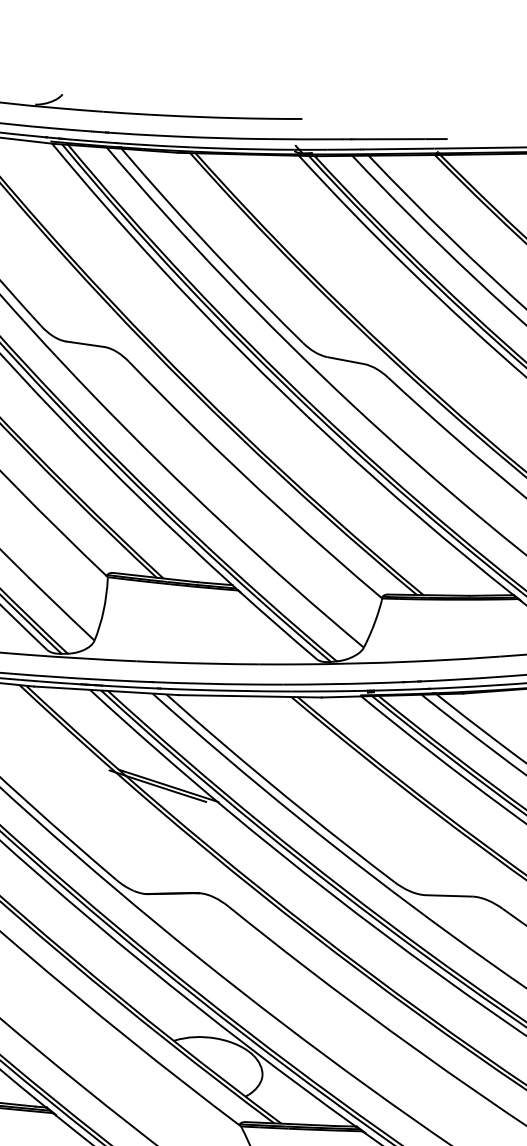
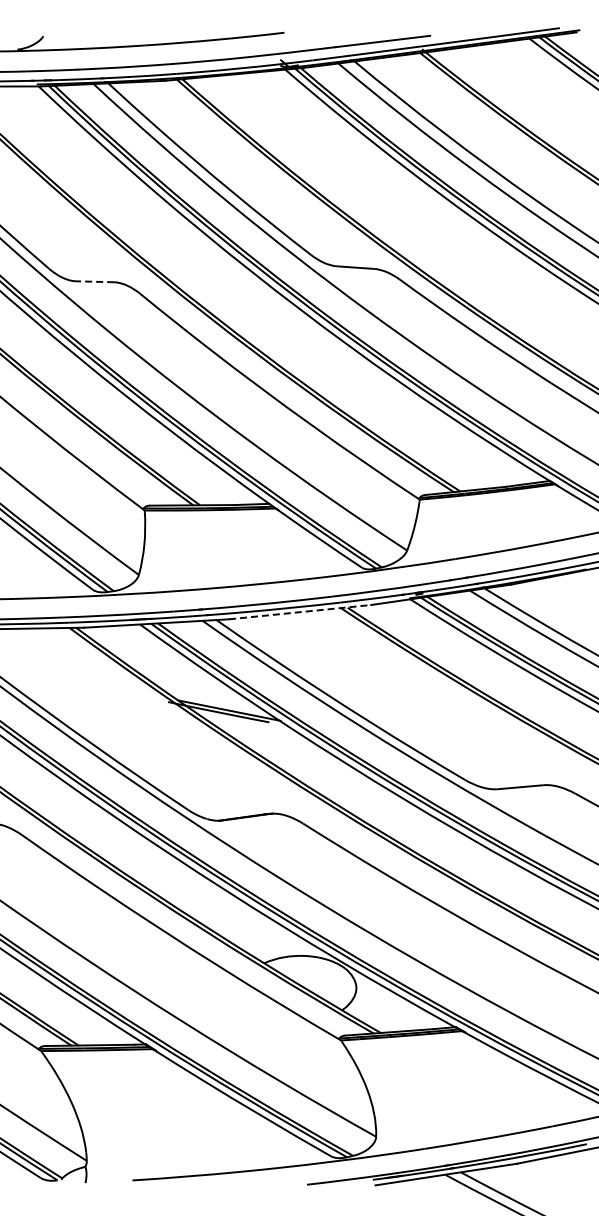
line: (84, 343) -> (94, 281), solid -> dashed
line: (250, 696) -> (300, 612), solid -> dashed

